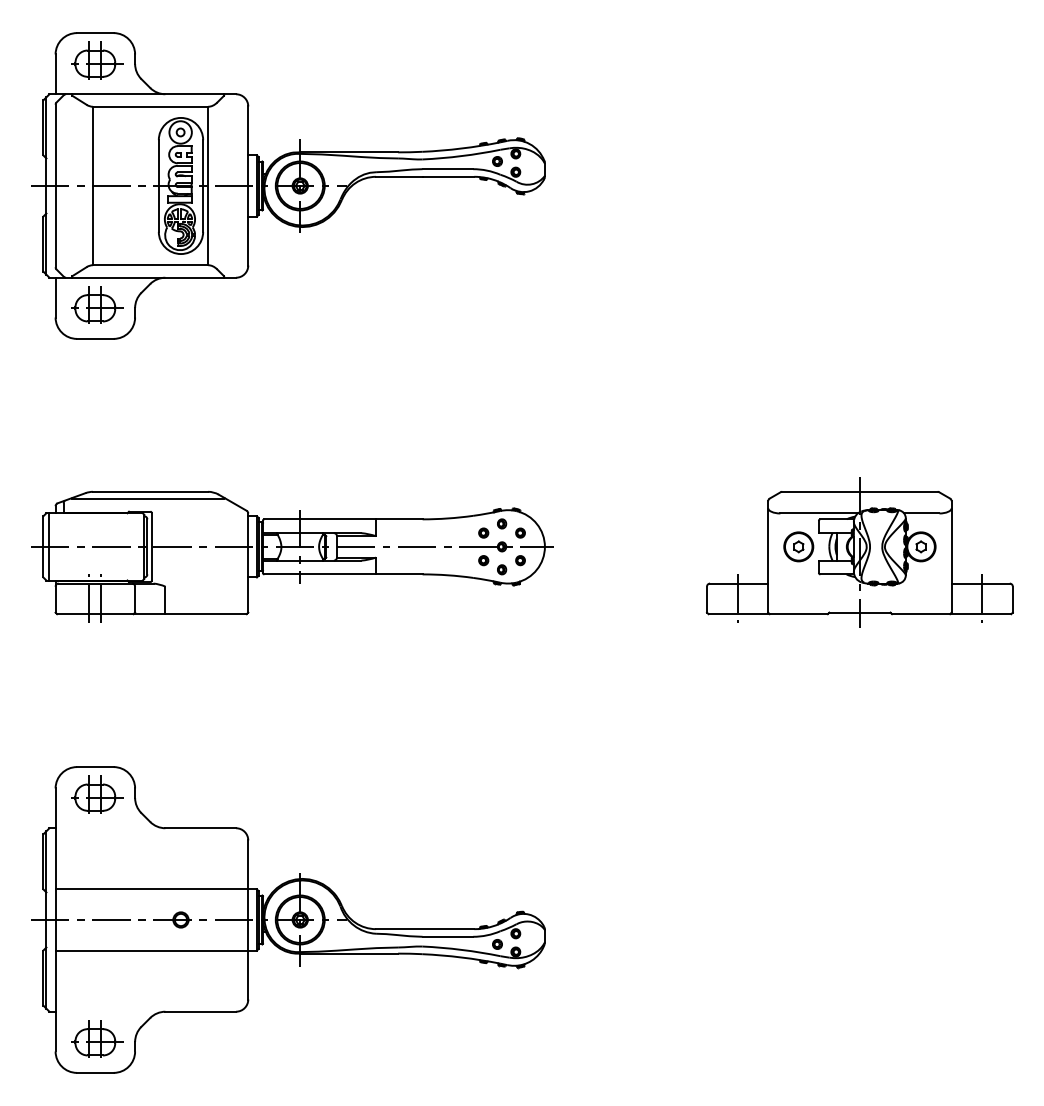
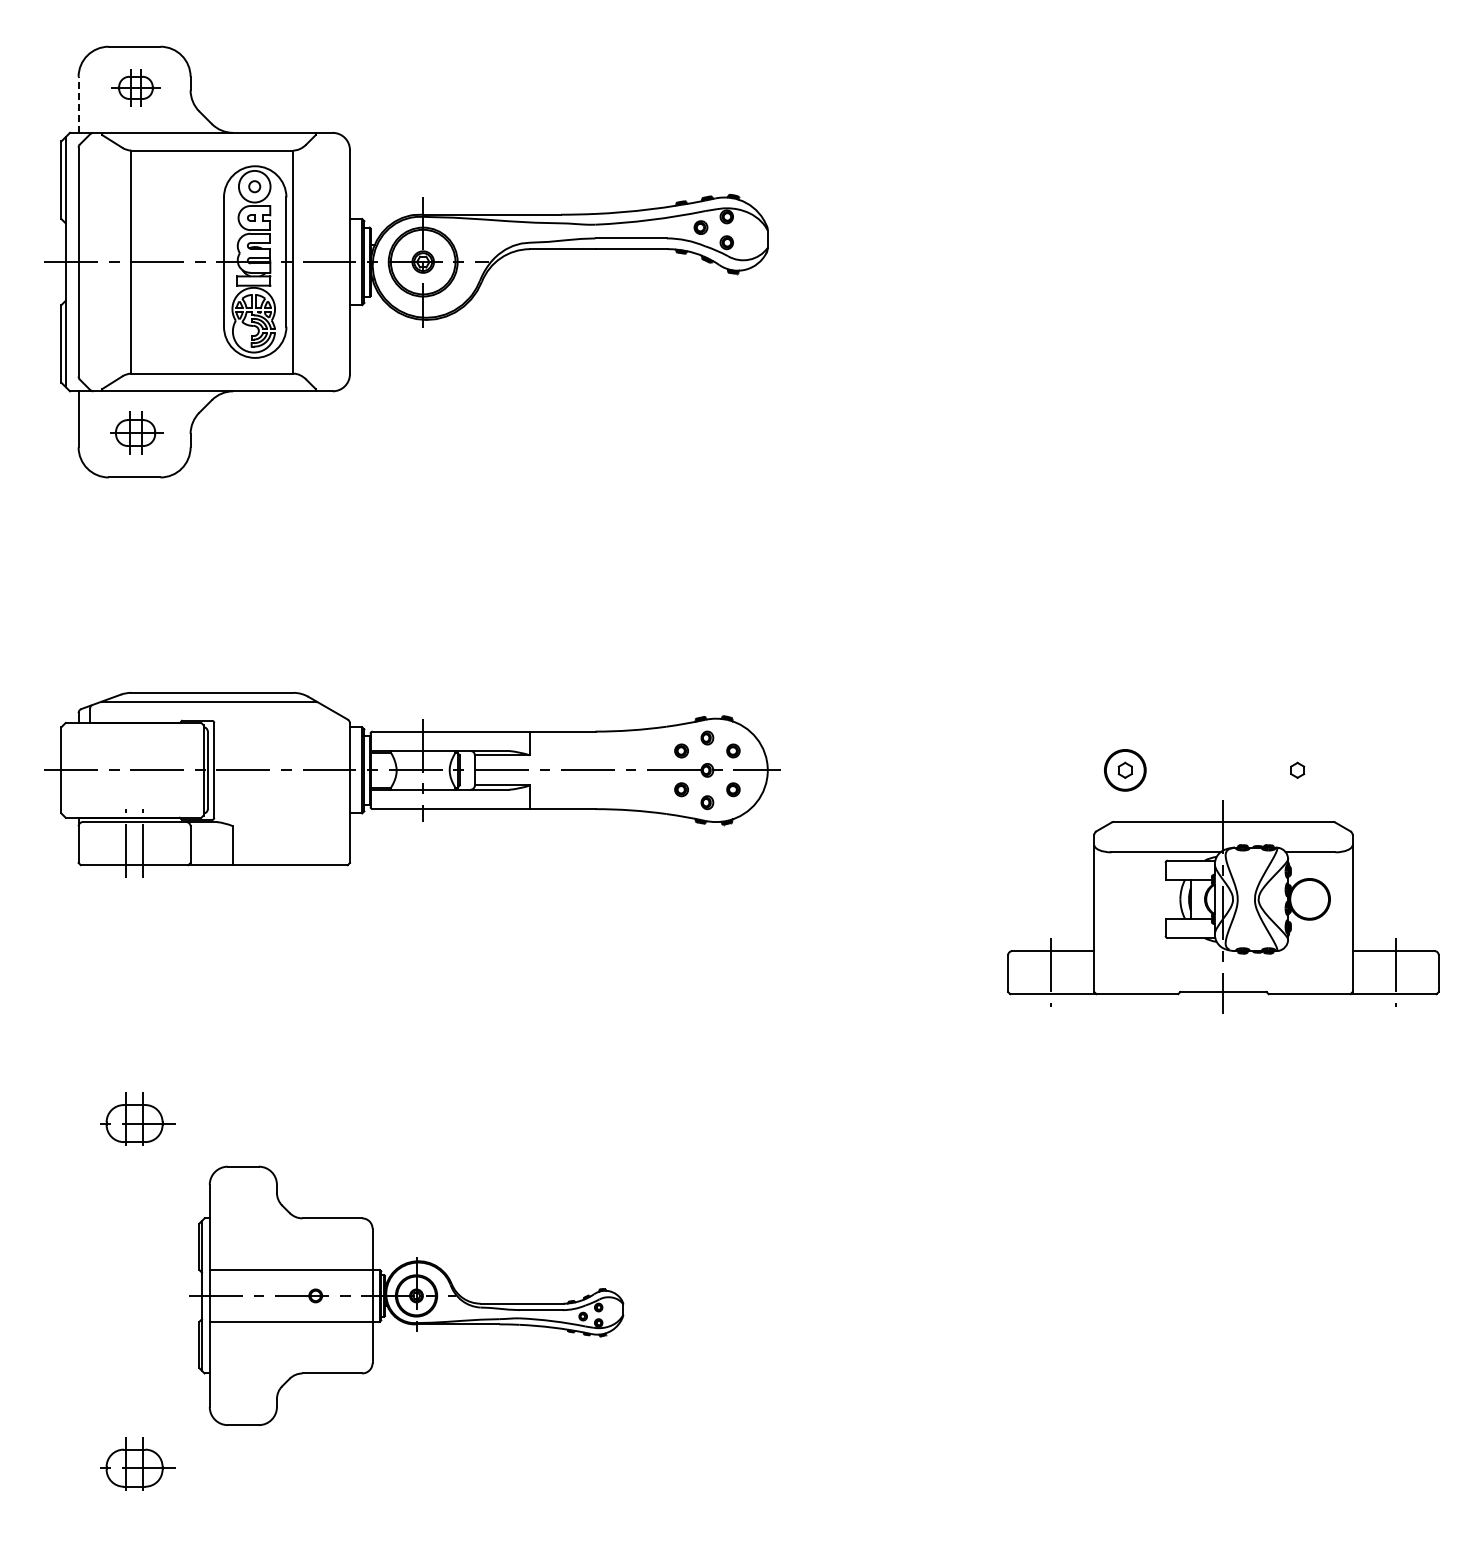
part: (97, 59) -> (137, 84), size x0.6
line: (55, 74) -> (78, 104), solid -> dashed
part: (97, 304) -> (137, 429), size x0.7
line: (49, 546) -> (70, 770), removed
part: (859, 551) -> (1223, 906), moved
part: (288, 919) -> (406, 1295), size x0.6

